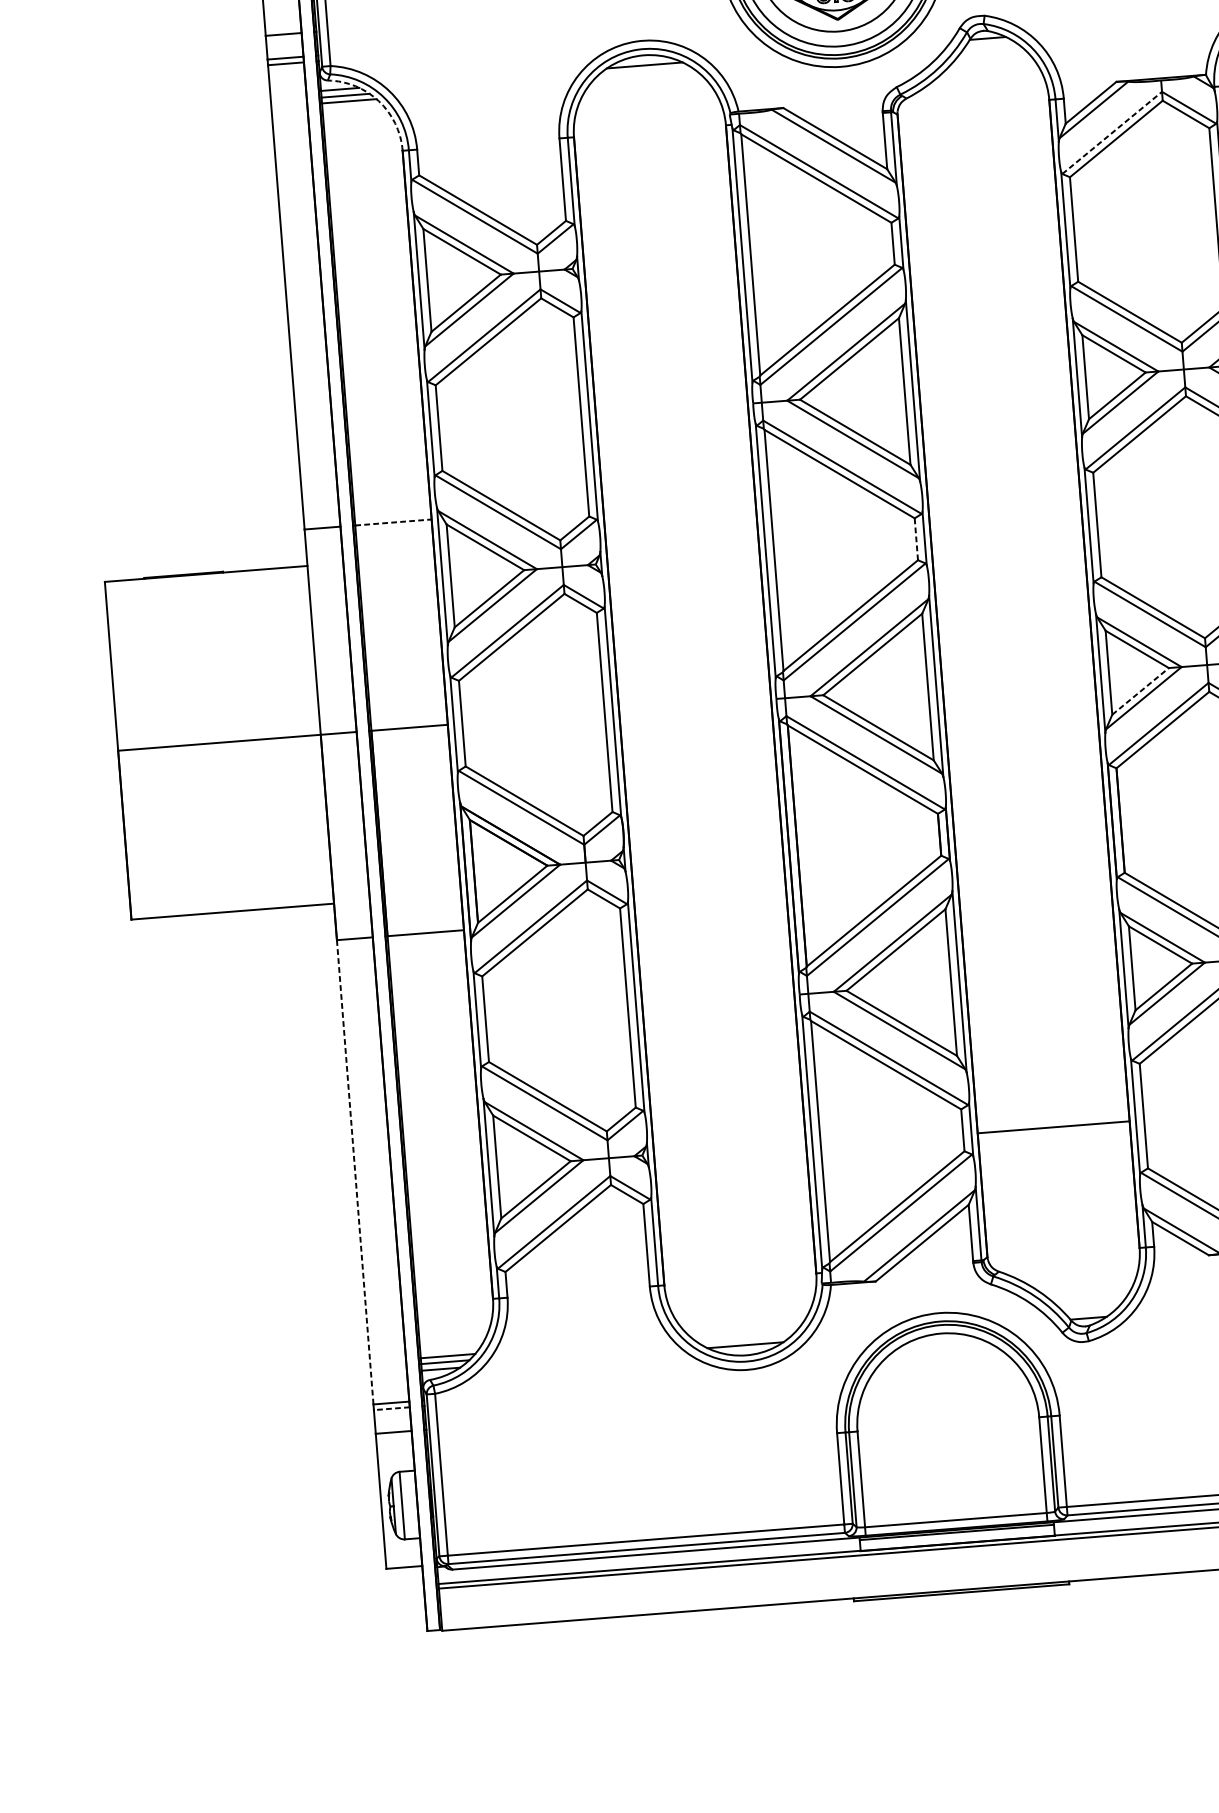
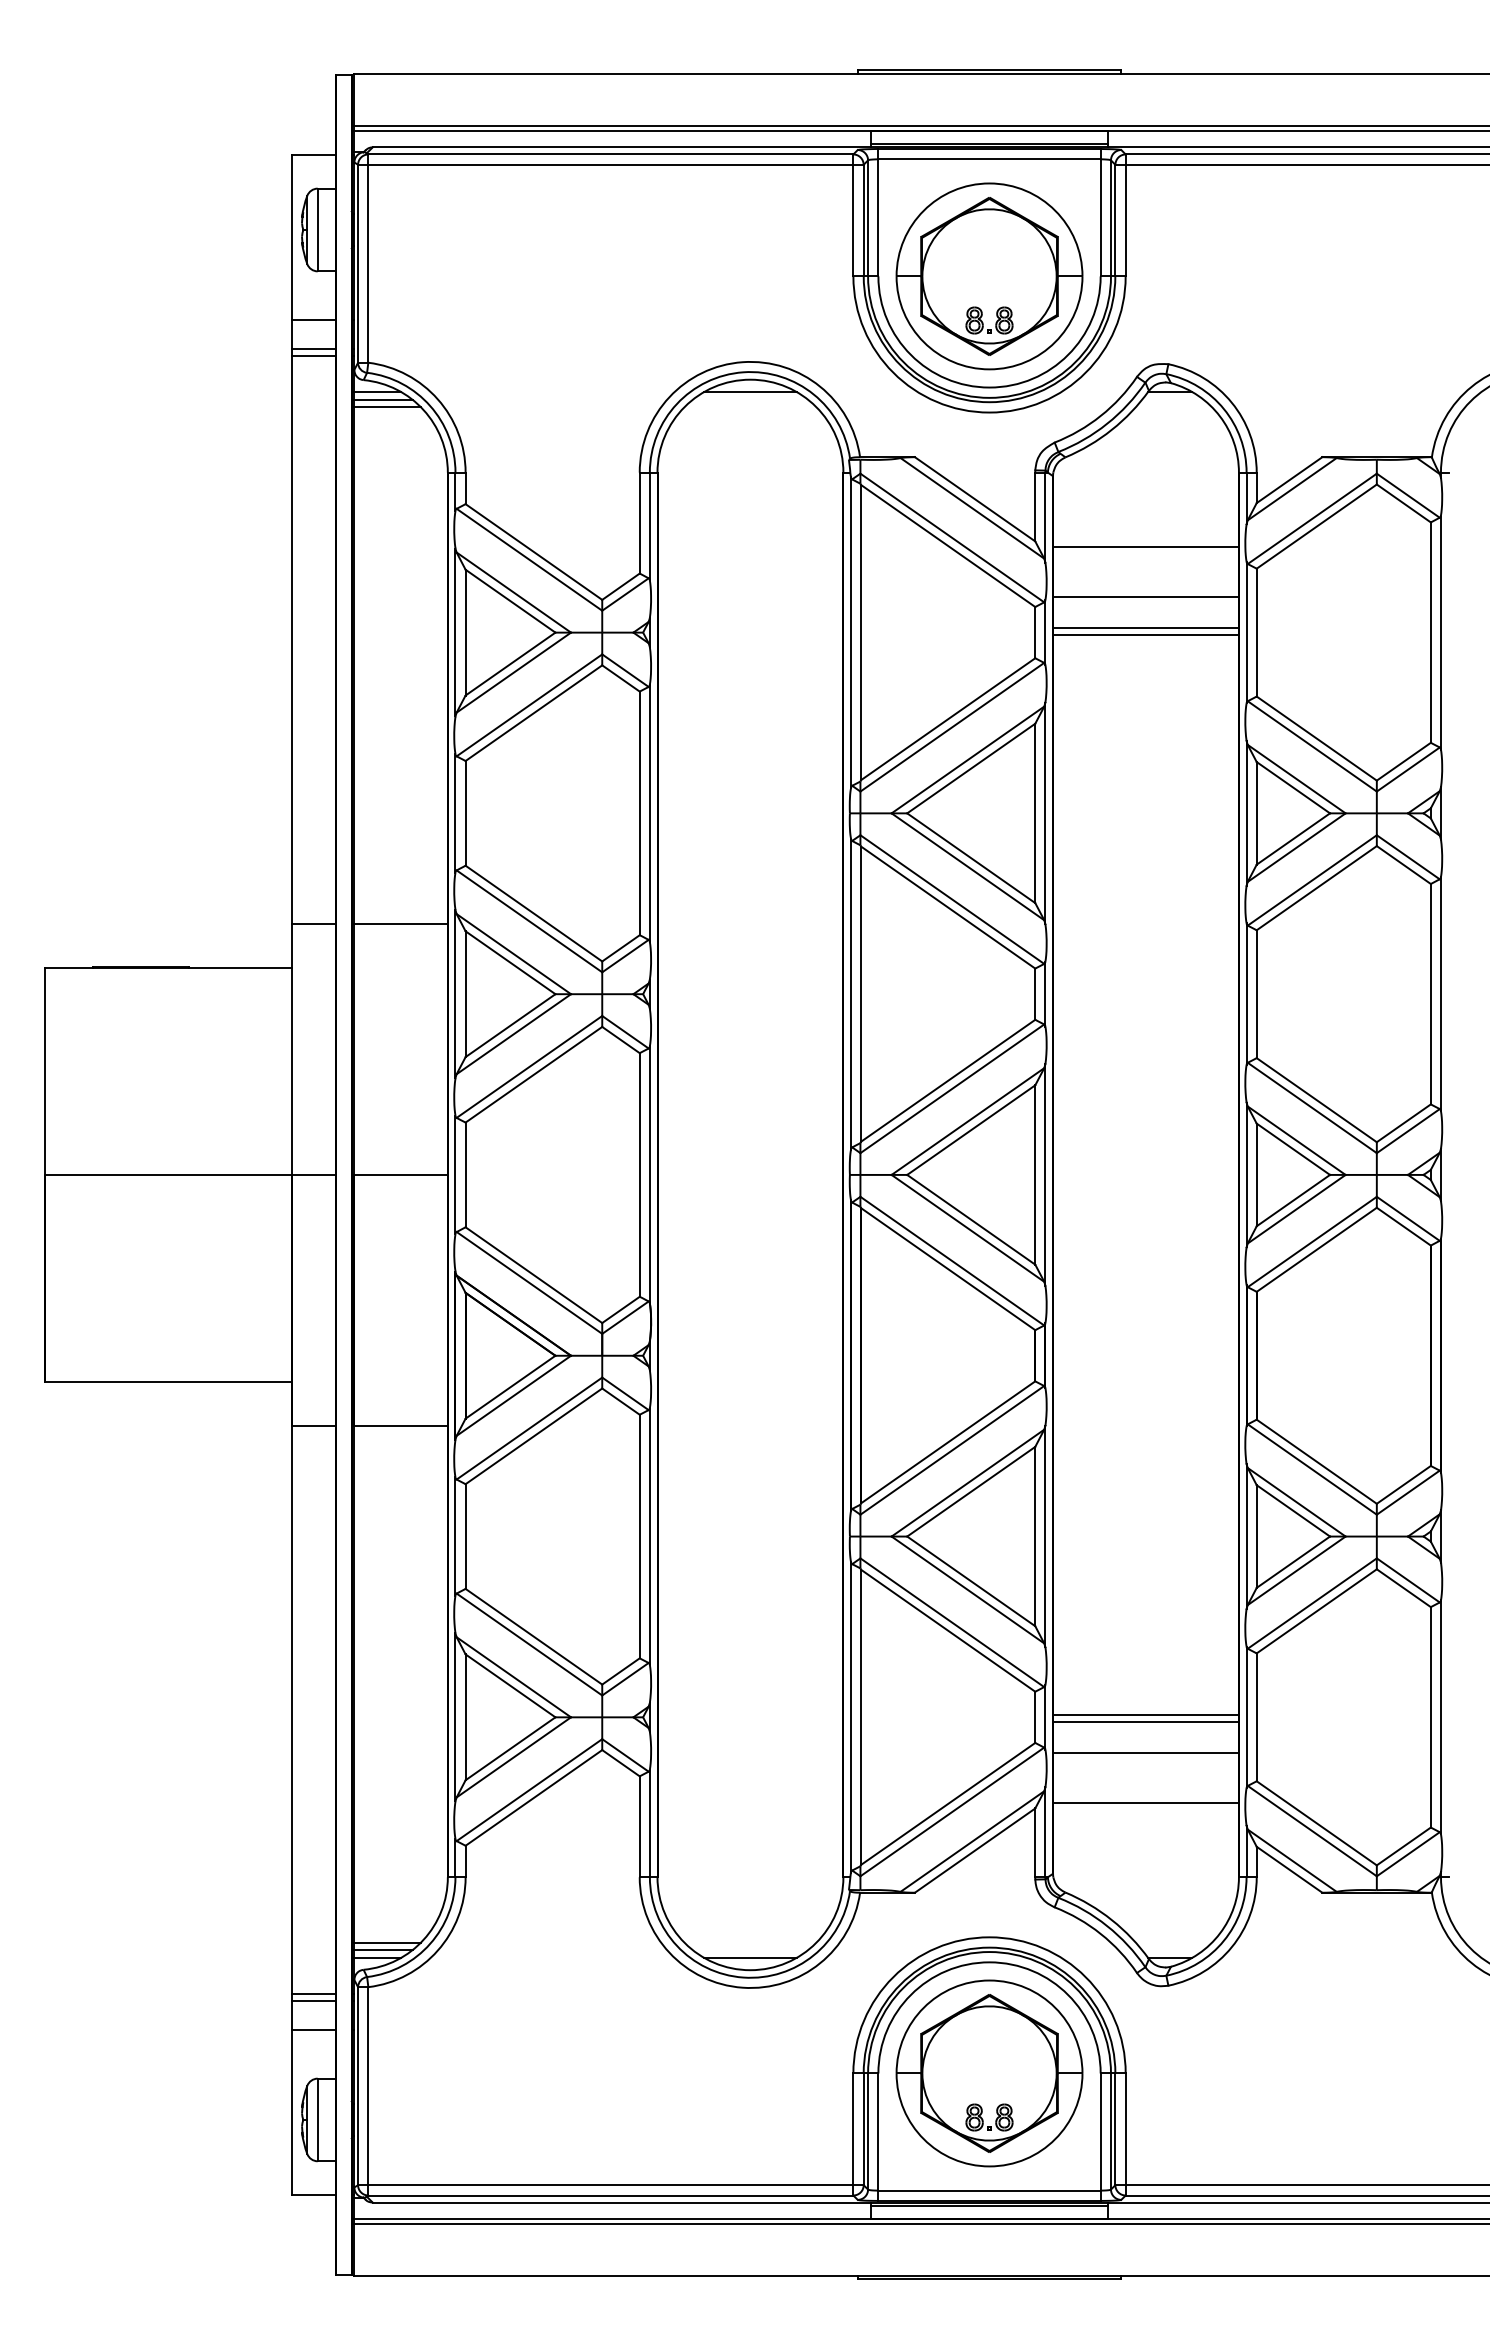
arc: (378, 101) -> (423, 410), dashed -> solid
line: (1112, 132) -> (1312, 518), dashed -> solid
line: (977, 167) -> (1145, 547), added
line: (980, 207) -> (1145, 597), added
line: (982, 232) -> (1145, 627), added
line: (983, 239) -> (1145, 635), added
line: (393, 522) -> (401, 923), dashed -> solid
line: (916, 539) -> (1035, 994), dashed -> solid
line: (1140, 691) -> (1293, 1200), dashed -> solid
line: (1052, 1120) -> (1145, 1714), added
line: (1055, 1152) -> (1145, 1752), added
line: (355, 1172) -> (292, 1710), dashed -> solid
line: (1058, 1192) -> (1145, 1802), added
line: (392, 1408) -> (314, 2001), dashed -> solid
part: (948, 1424) -> (989, 2073), added

